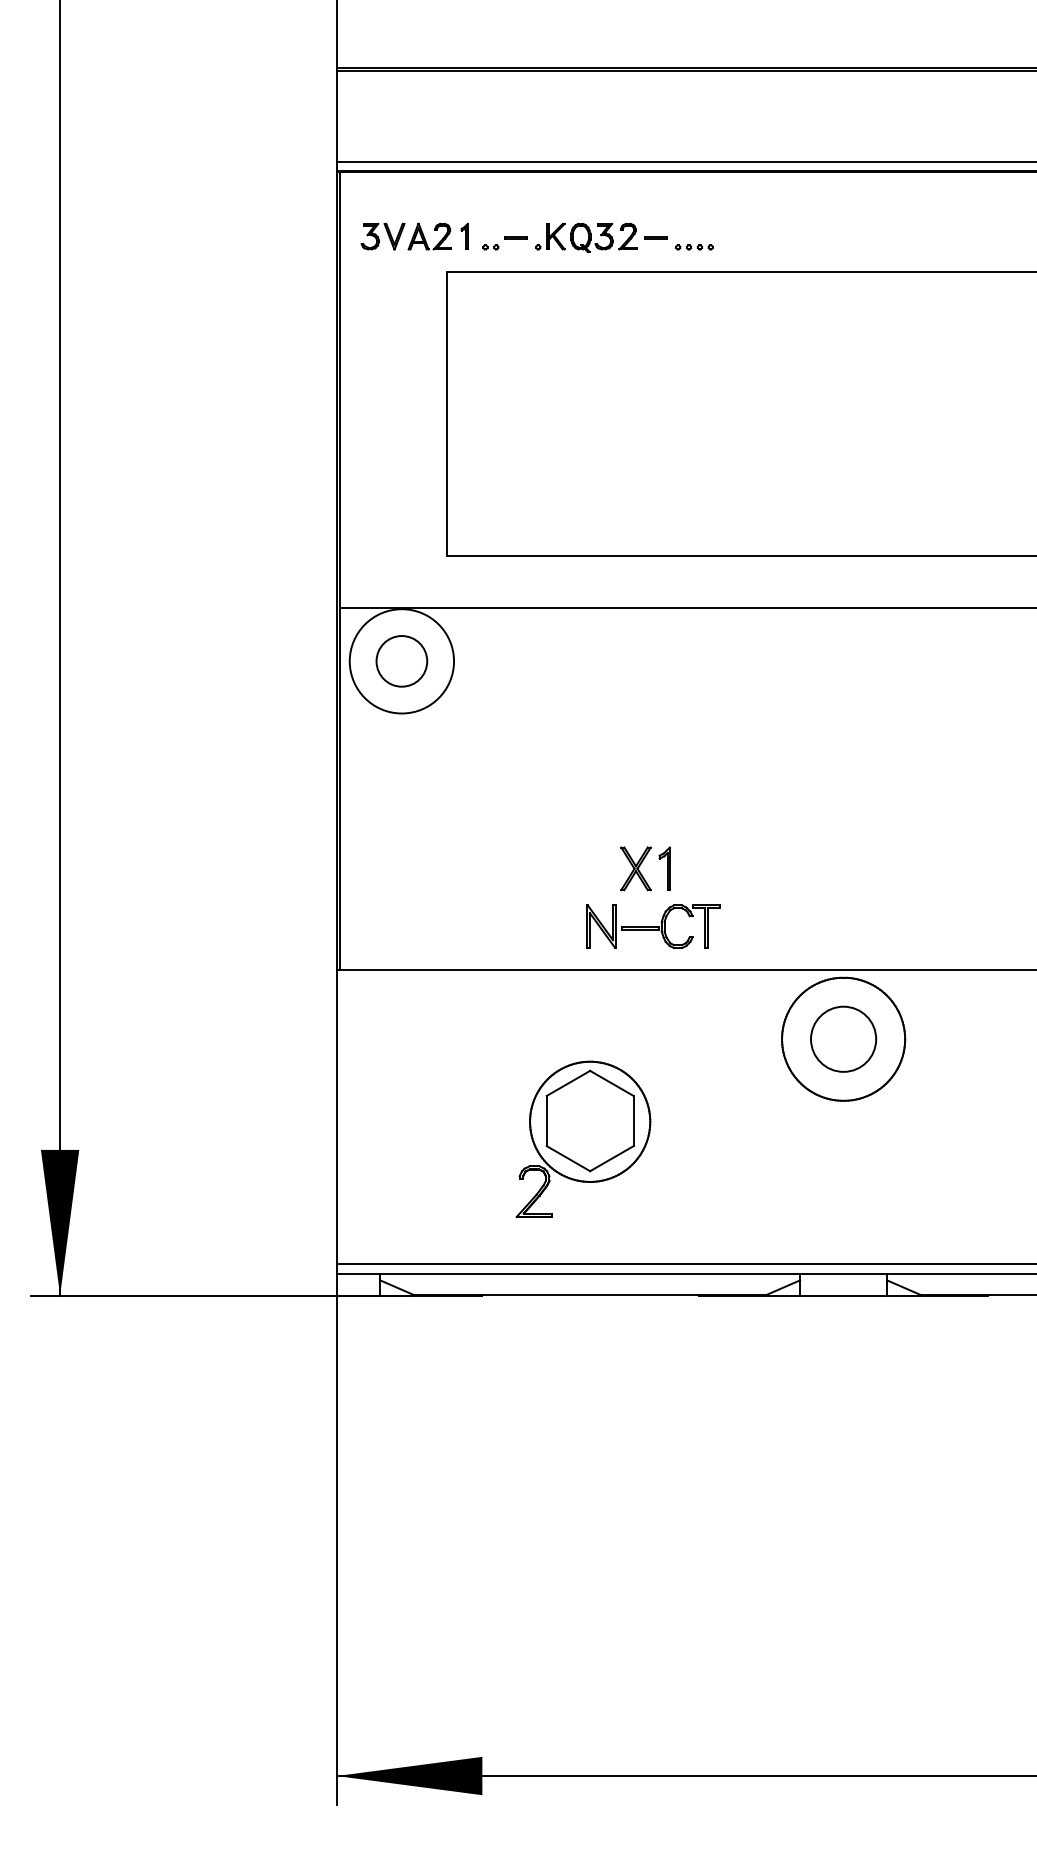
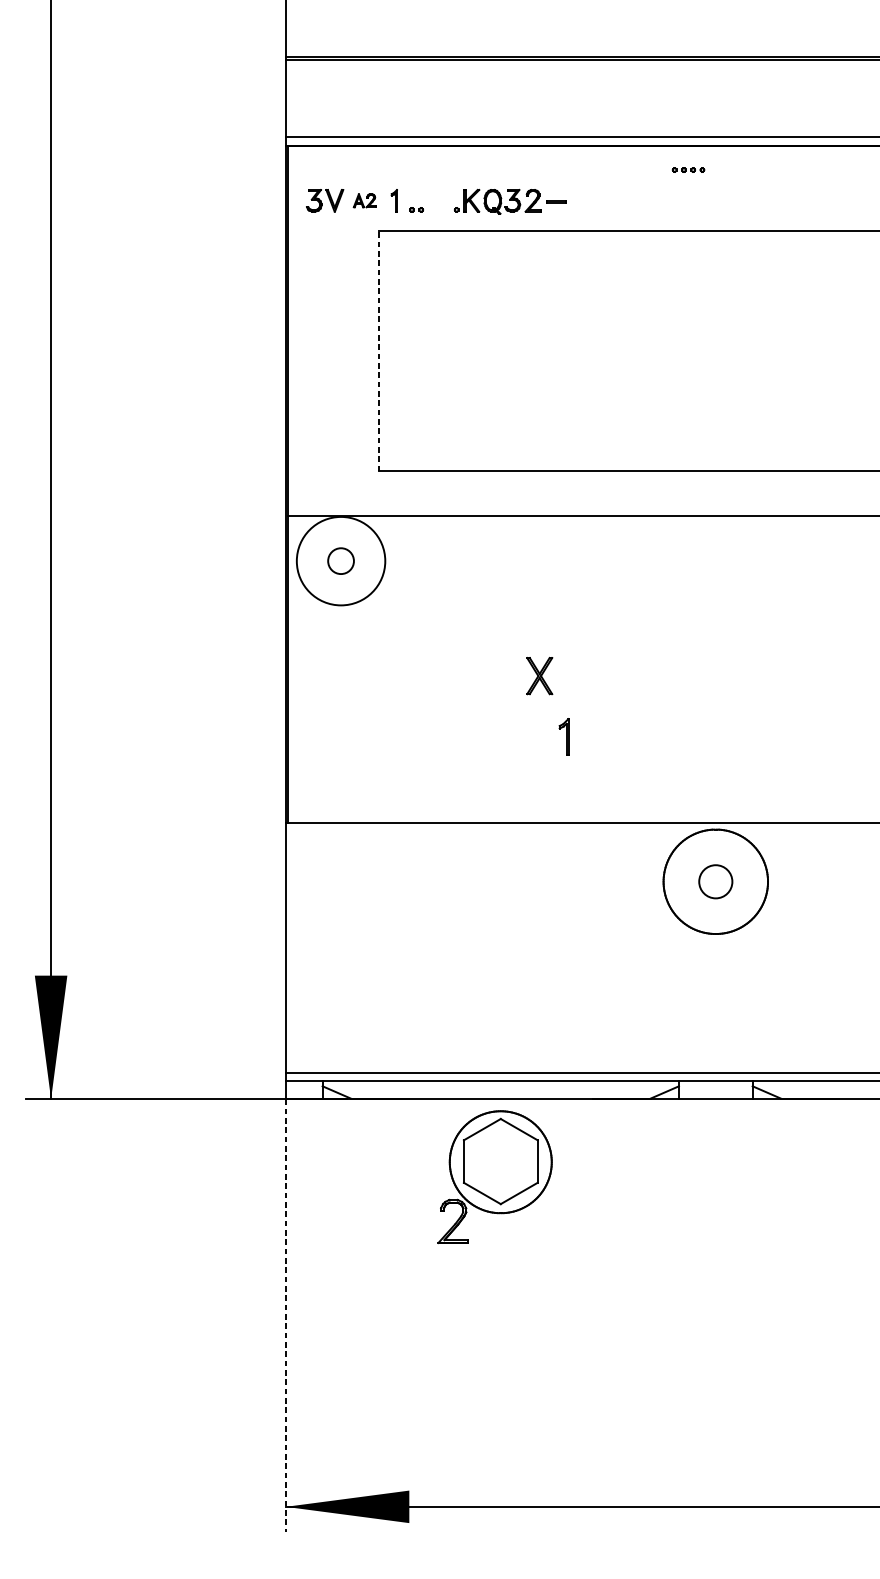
part: (429, 236) -> (364, 200), size x0.6
line: (515, 237) -> (437, 201), removed
part: (694, 247) -> (688, 170), moved
line: (446, 413) -> (378, 350), solid -> dashed
circle: (401, 661) -> (340, 561), size x0.6
part: (635, 868) -> (539, 675), moved
part: (653, 926) -> (554, 786), removed
circle: (843, 1038) -> (715, 881), size x0.6
part: (583, 1139) -> (495, 1177), moved
line: (336, 1550) -> (285, 1315), solid -> dashed

